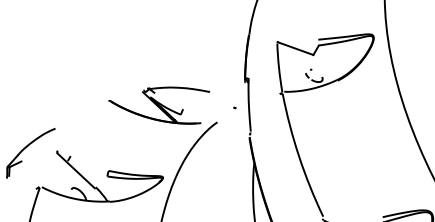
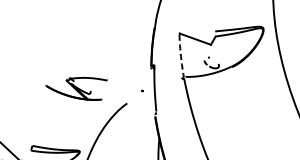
arc: (279, 68) -> (181, 56), solid -> dashed
part: (159, 105) -> (76, 88), size x0.7

